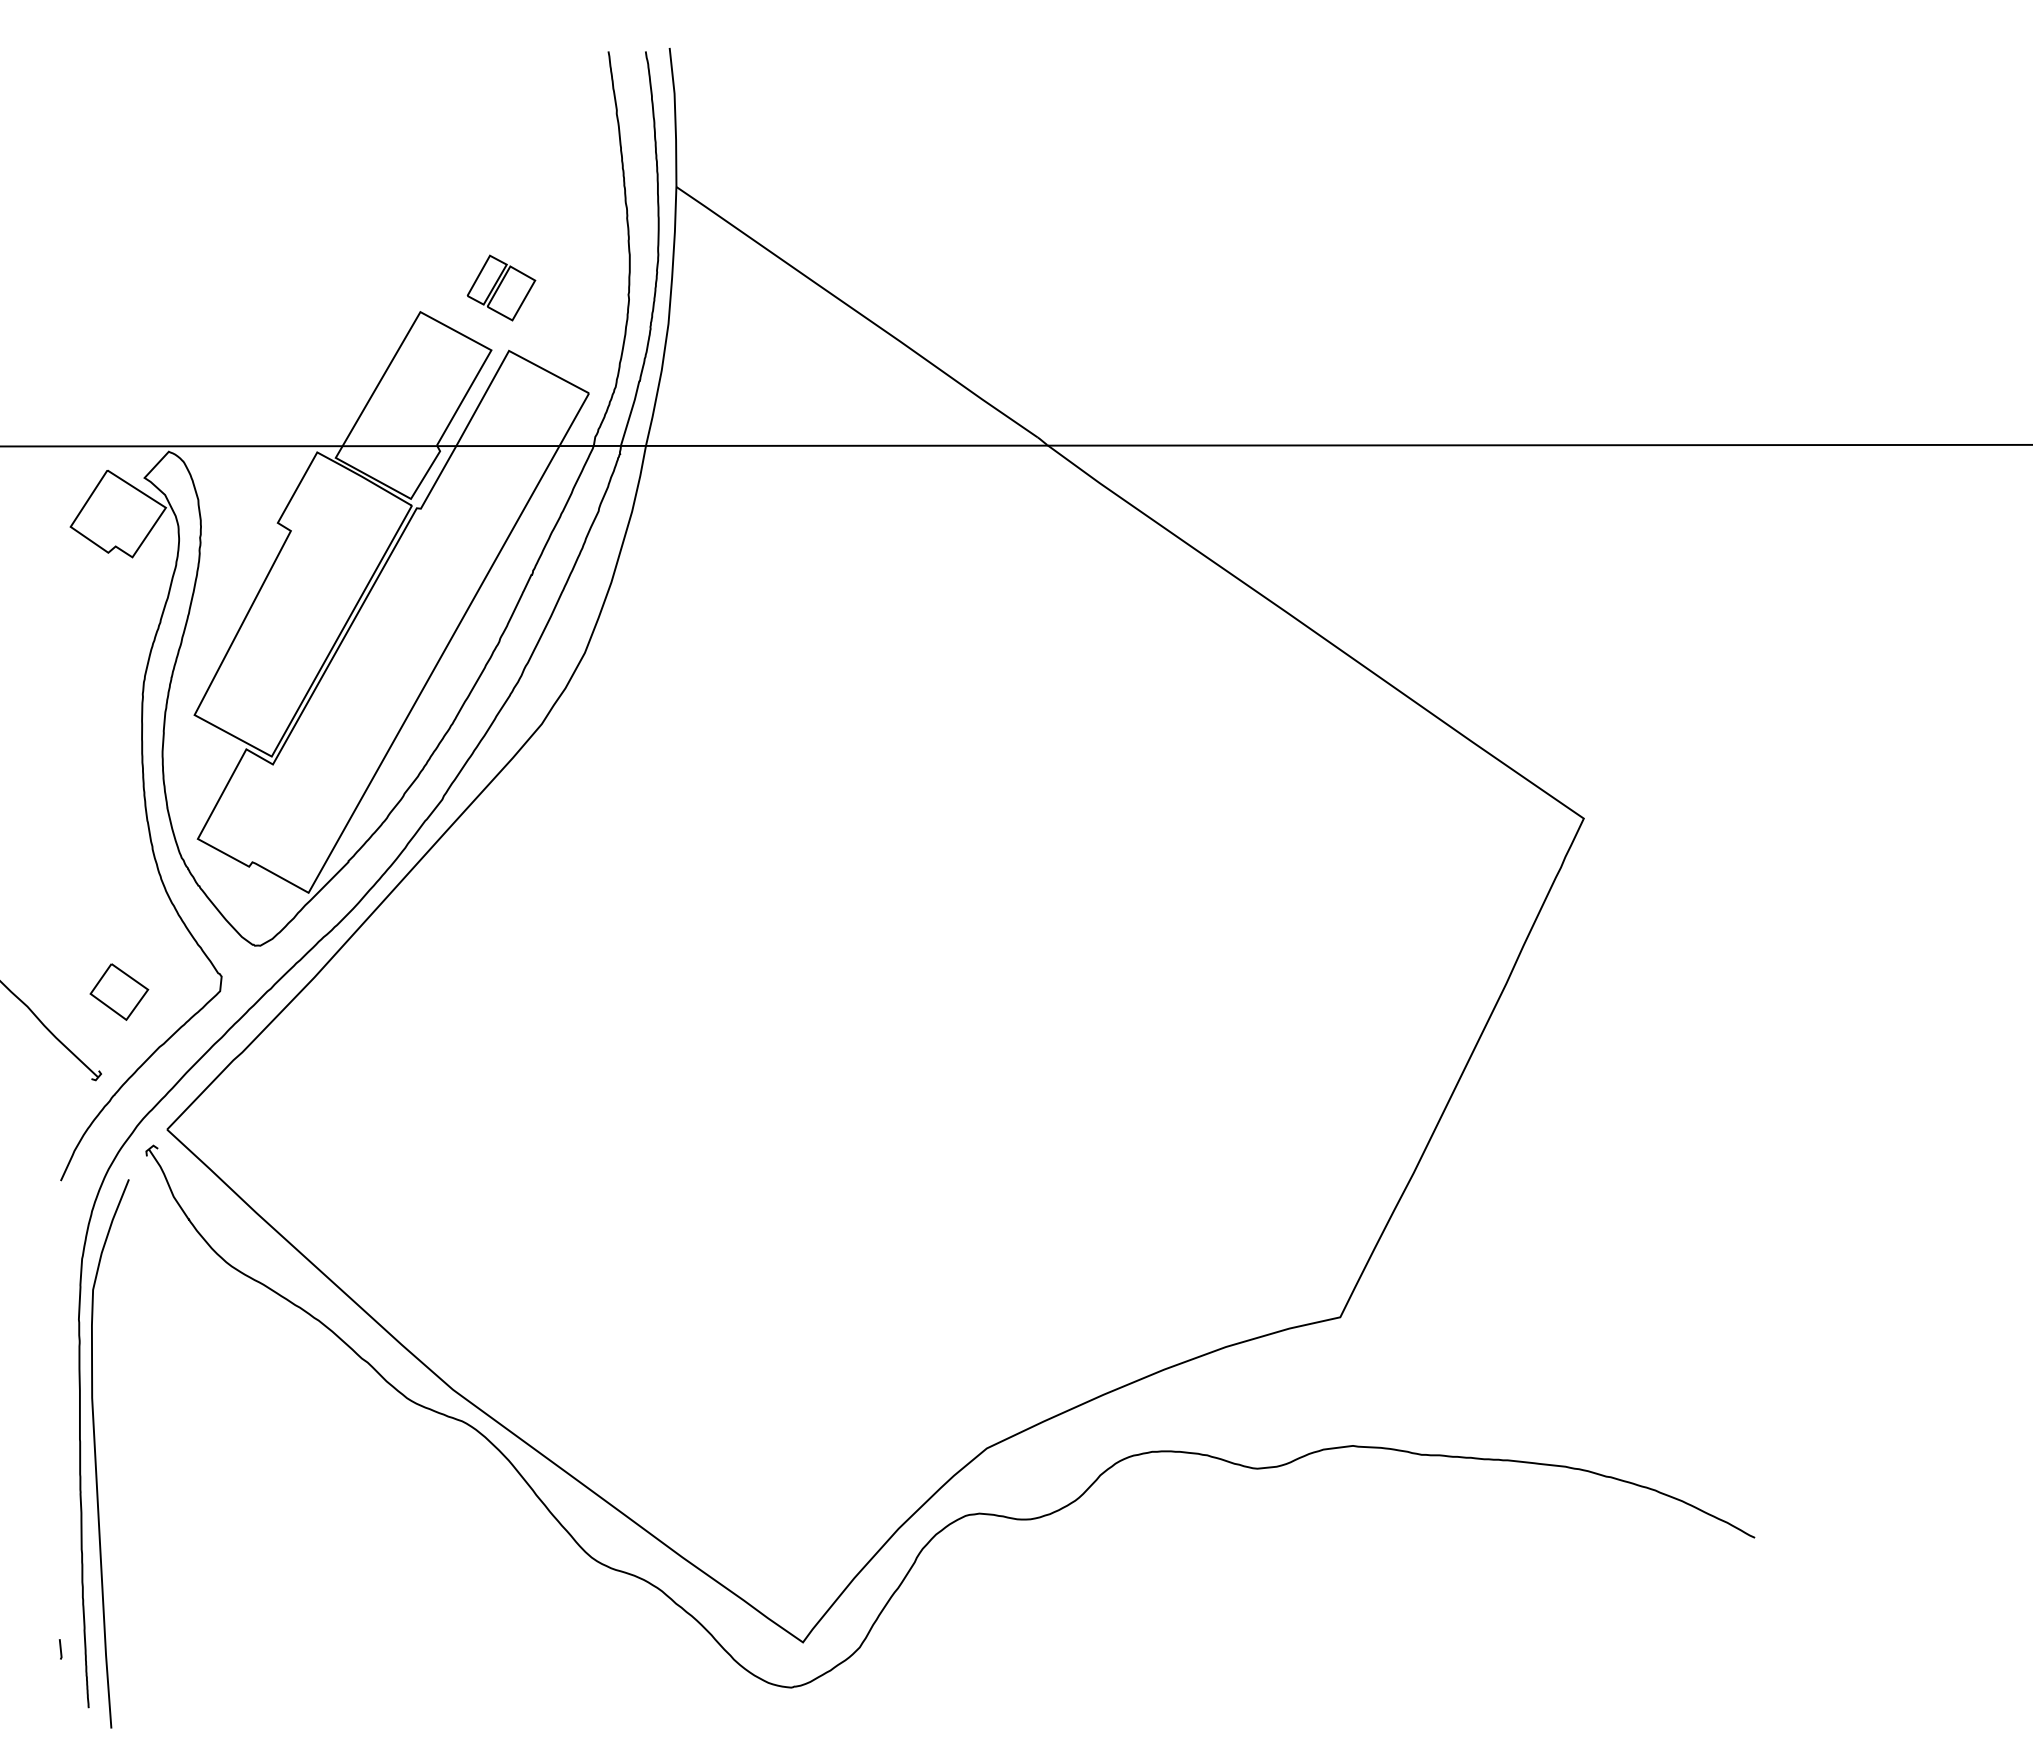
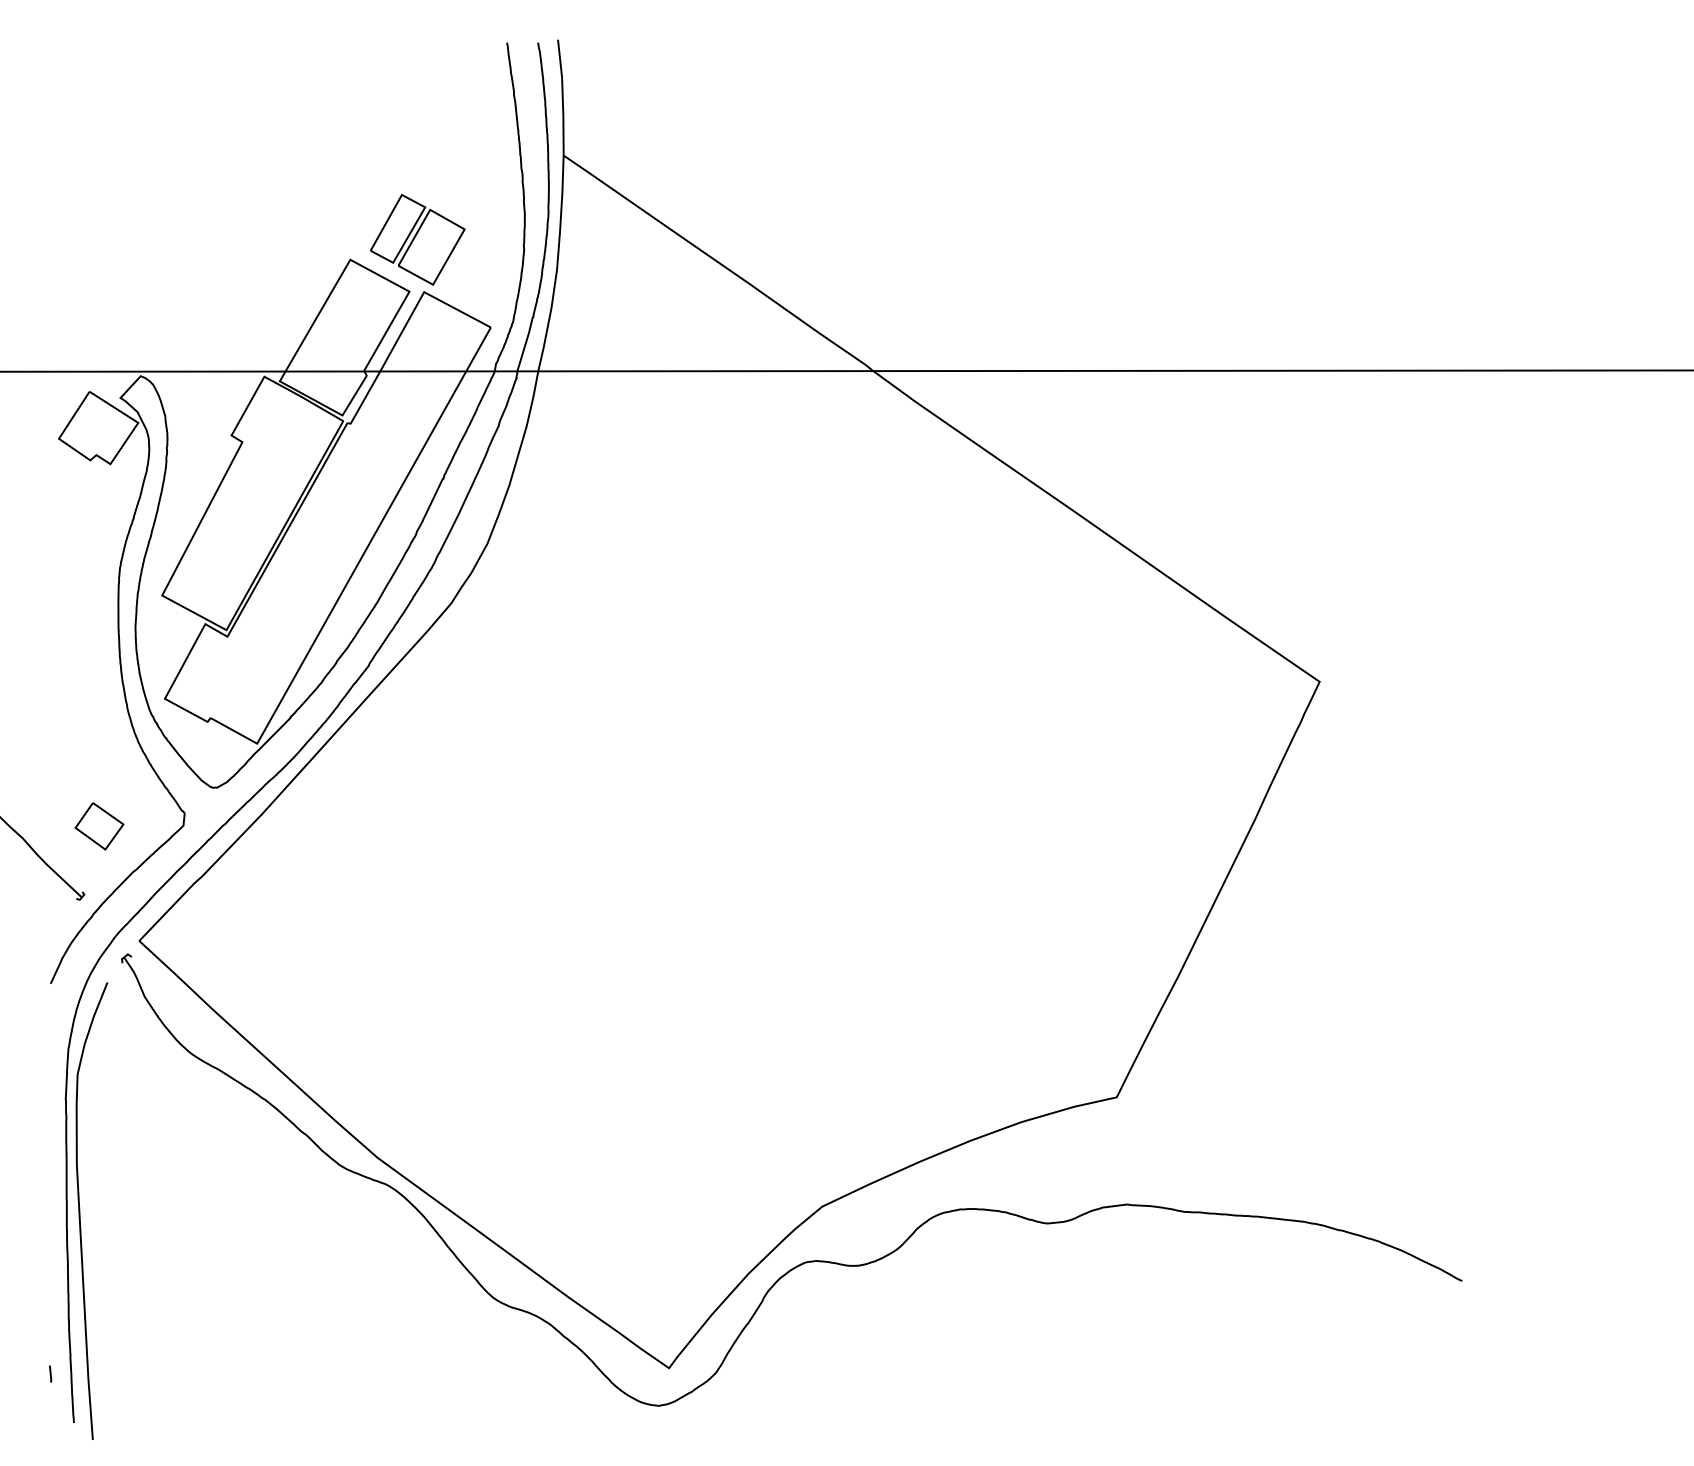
part: (501, 287) -> (417, 239), size x1.67

